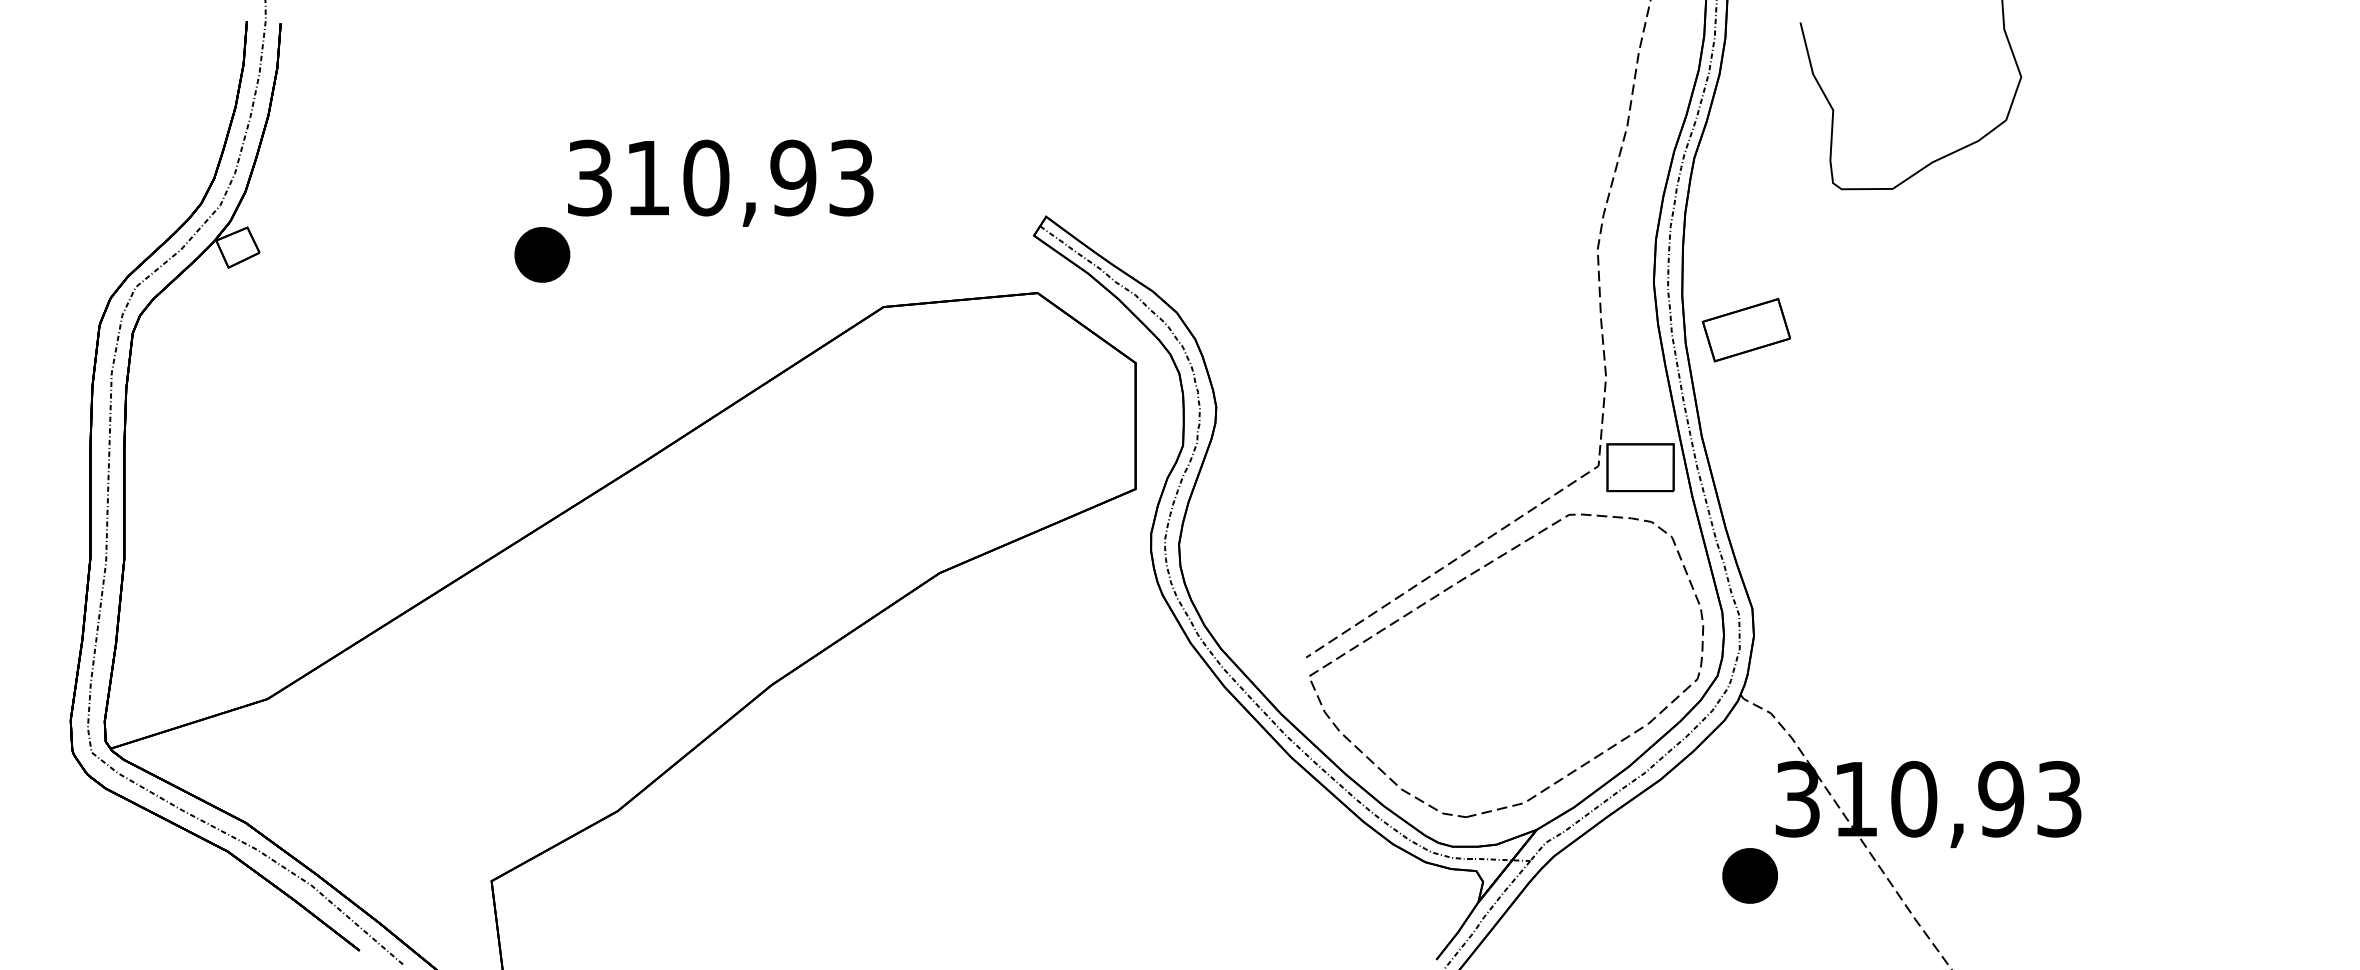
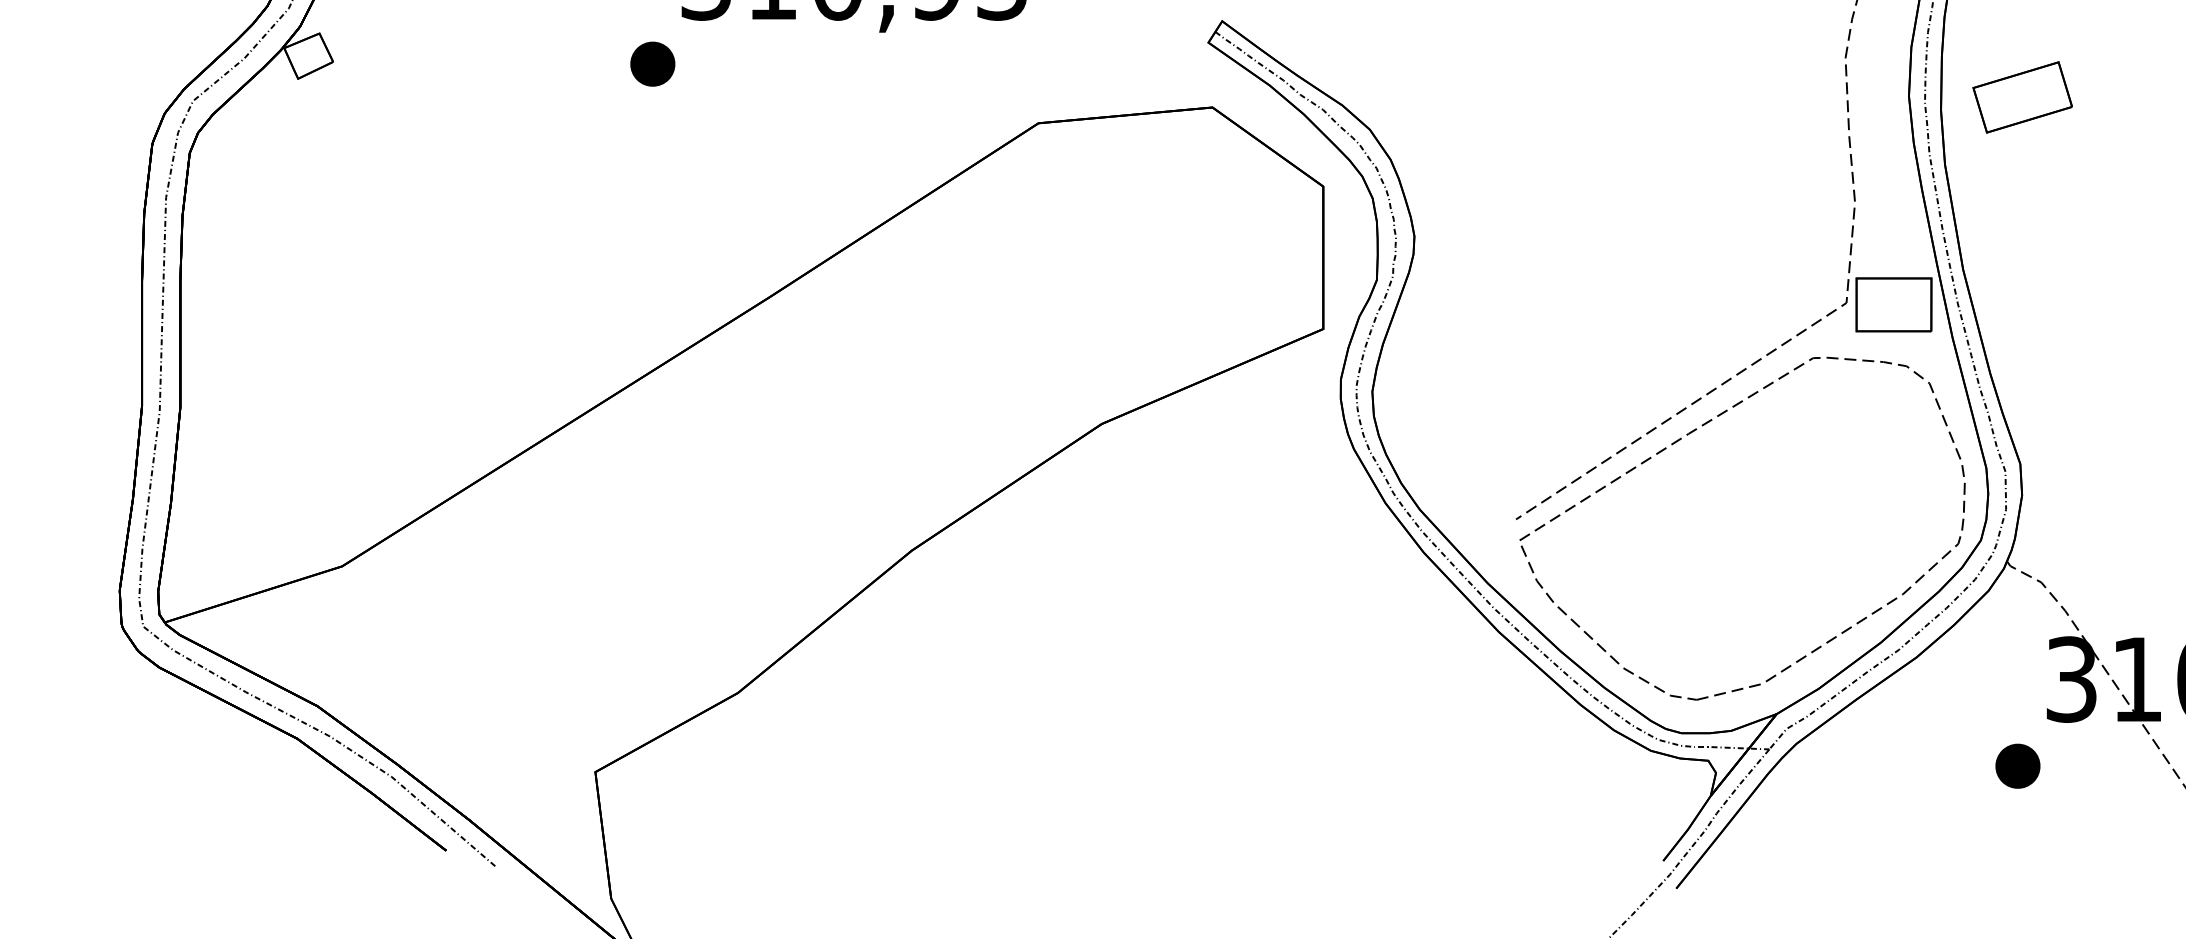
part: (542, 254) -> (652, 63), size x0.71
part: (1745, 330) -> (2021, 97), moved
part: (1750, 875) -> (2018, 765), size x0.71

